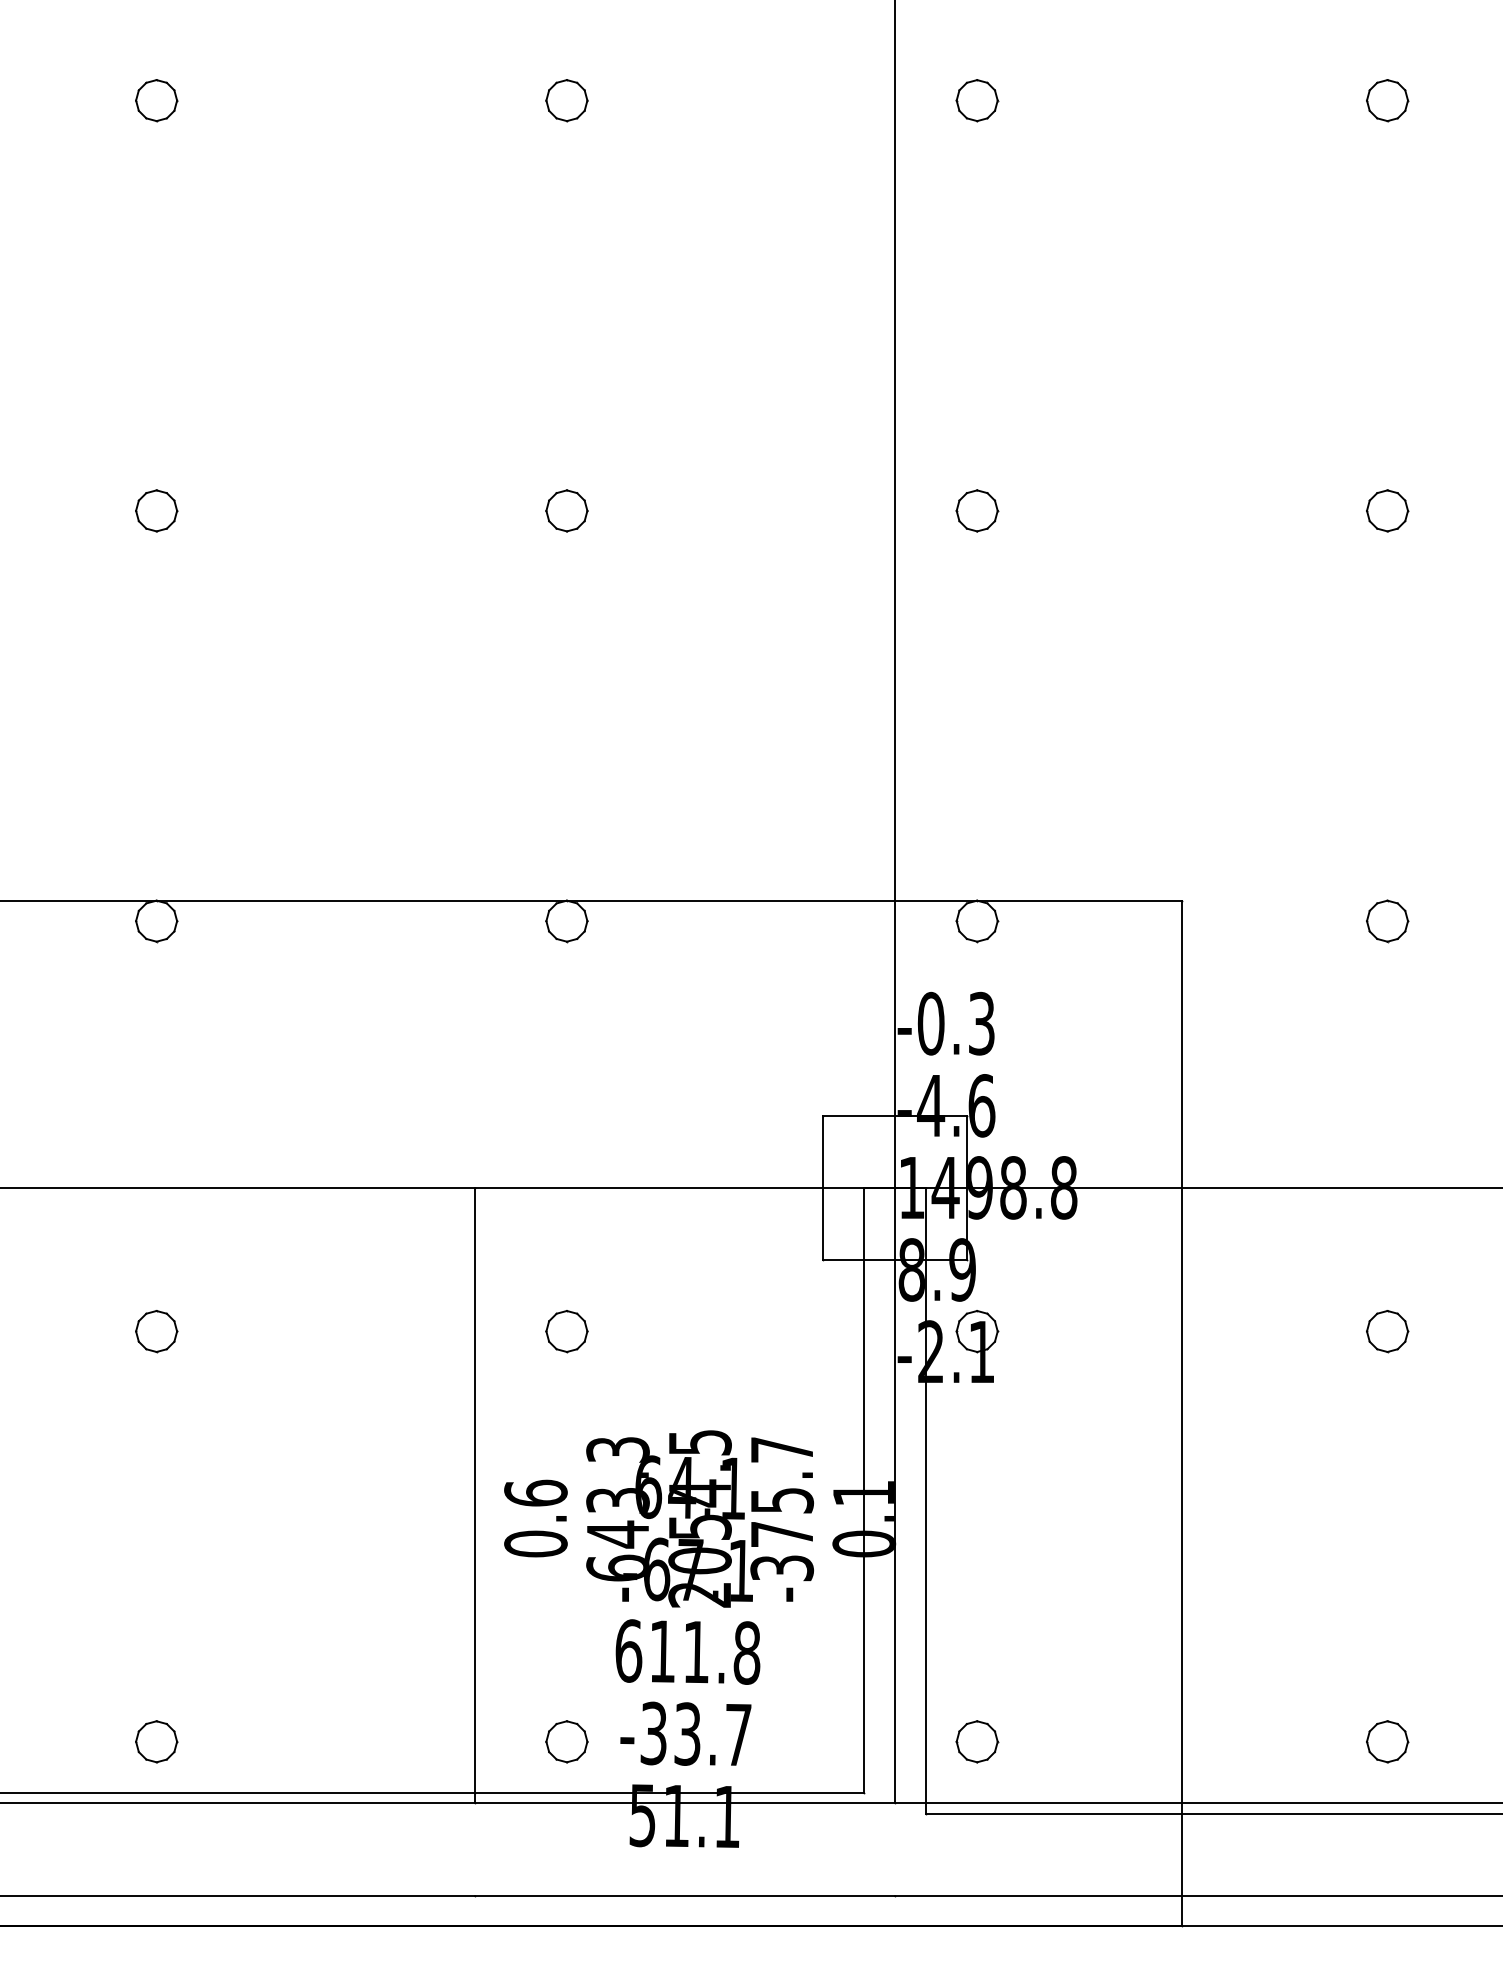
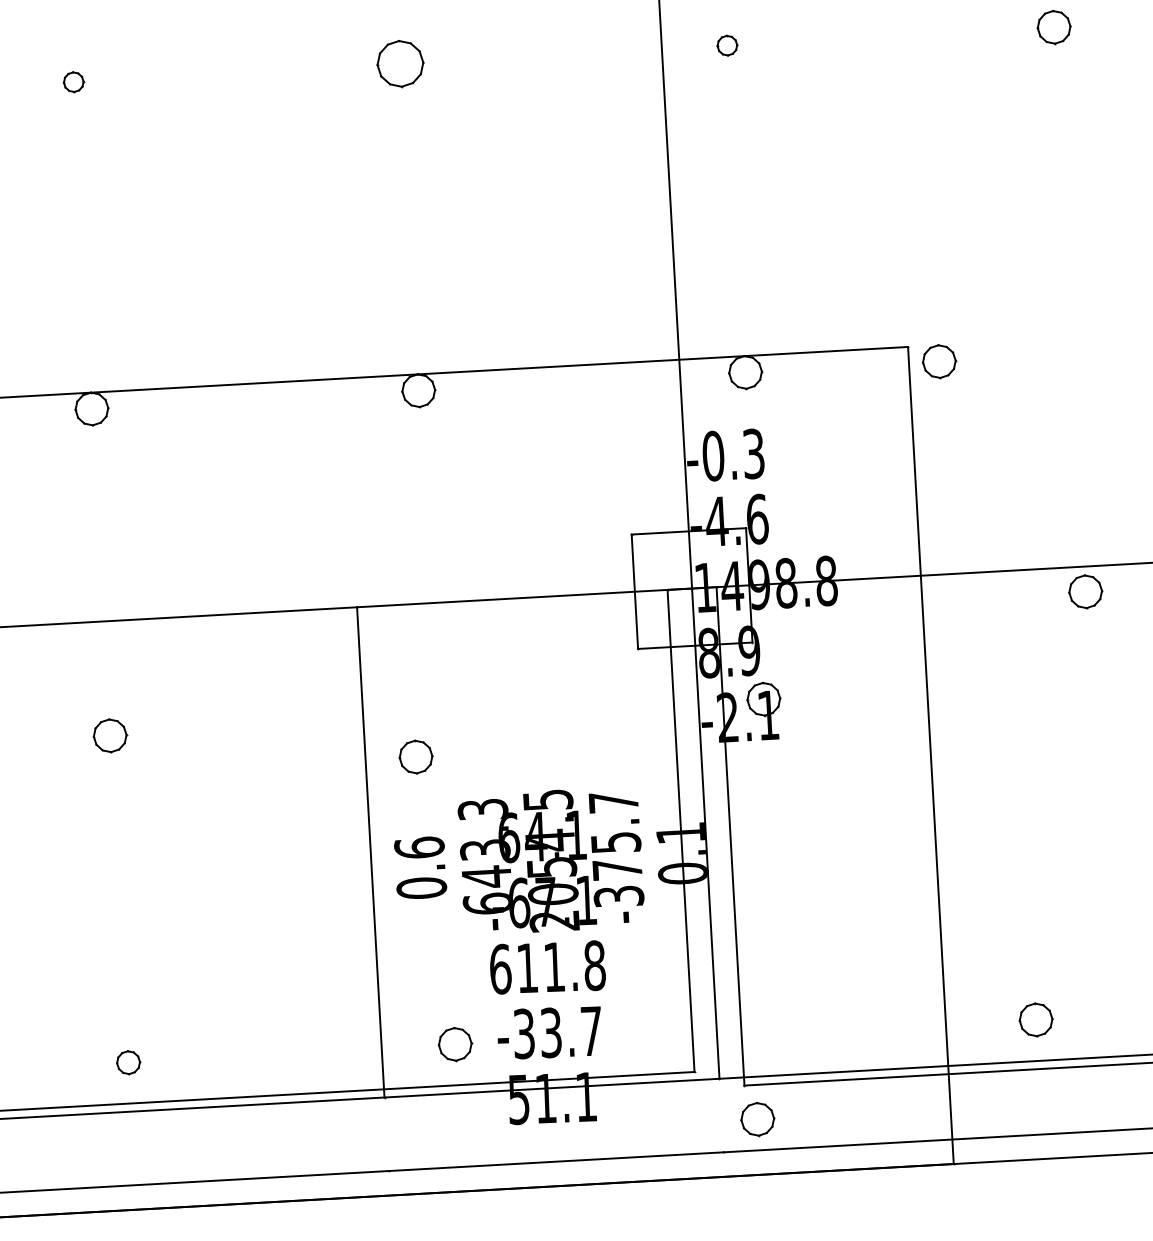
part: (156, 510) -> (73, 81), size x0.6
part: (566, 510) -> (400, 63), size x1.4
part: (977, 510) -> (727, 45), size x0.6
part: (1387, 921) -> (939, 361), moved
part: (566, 1331) -> (415, 757), moved
part: (1387, 1331) -> (1085, 591), moved
part: (156, 1741) -> (128, 1062), size x0.7
part: (977, 1741) -> (757, 1119), moved
part: (1387, 1741) -> (1036, 1019), moved

